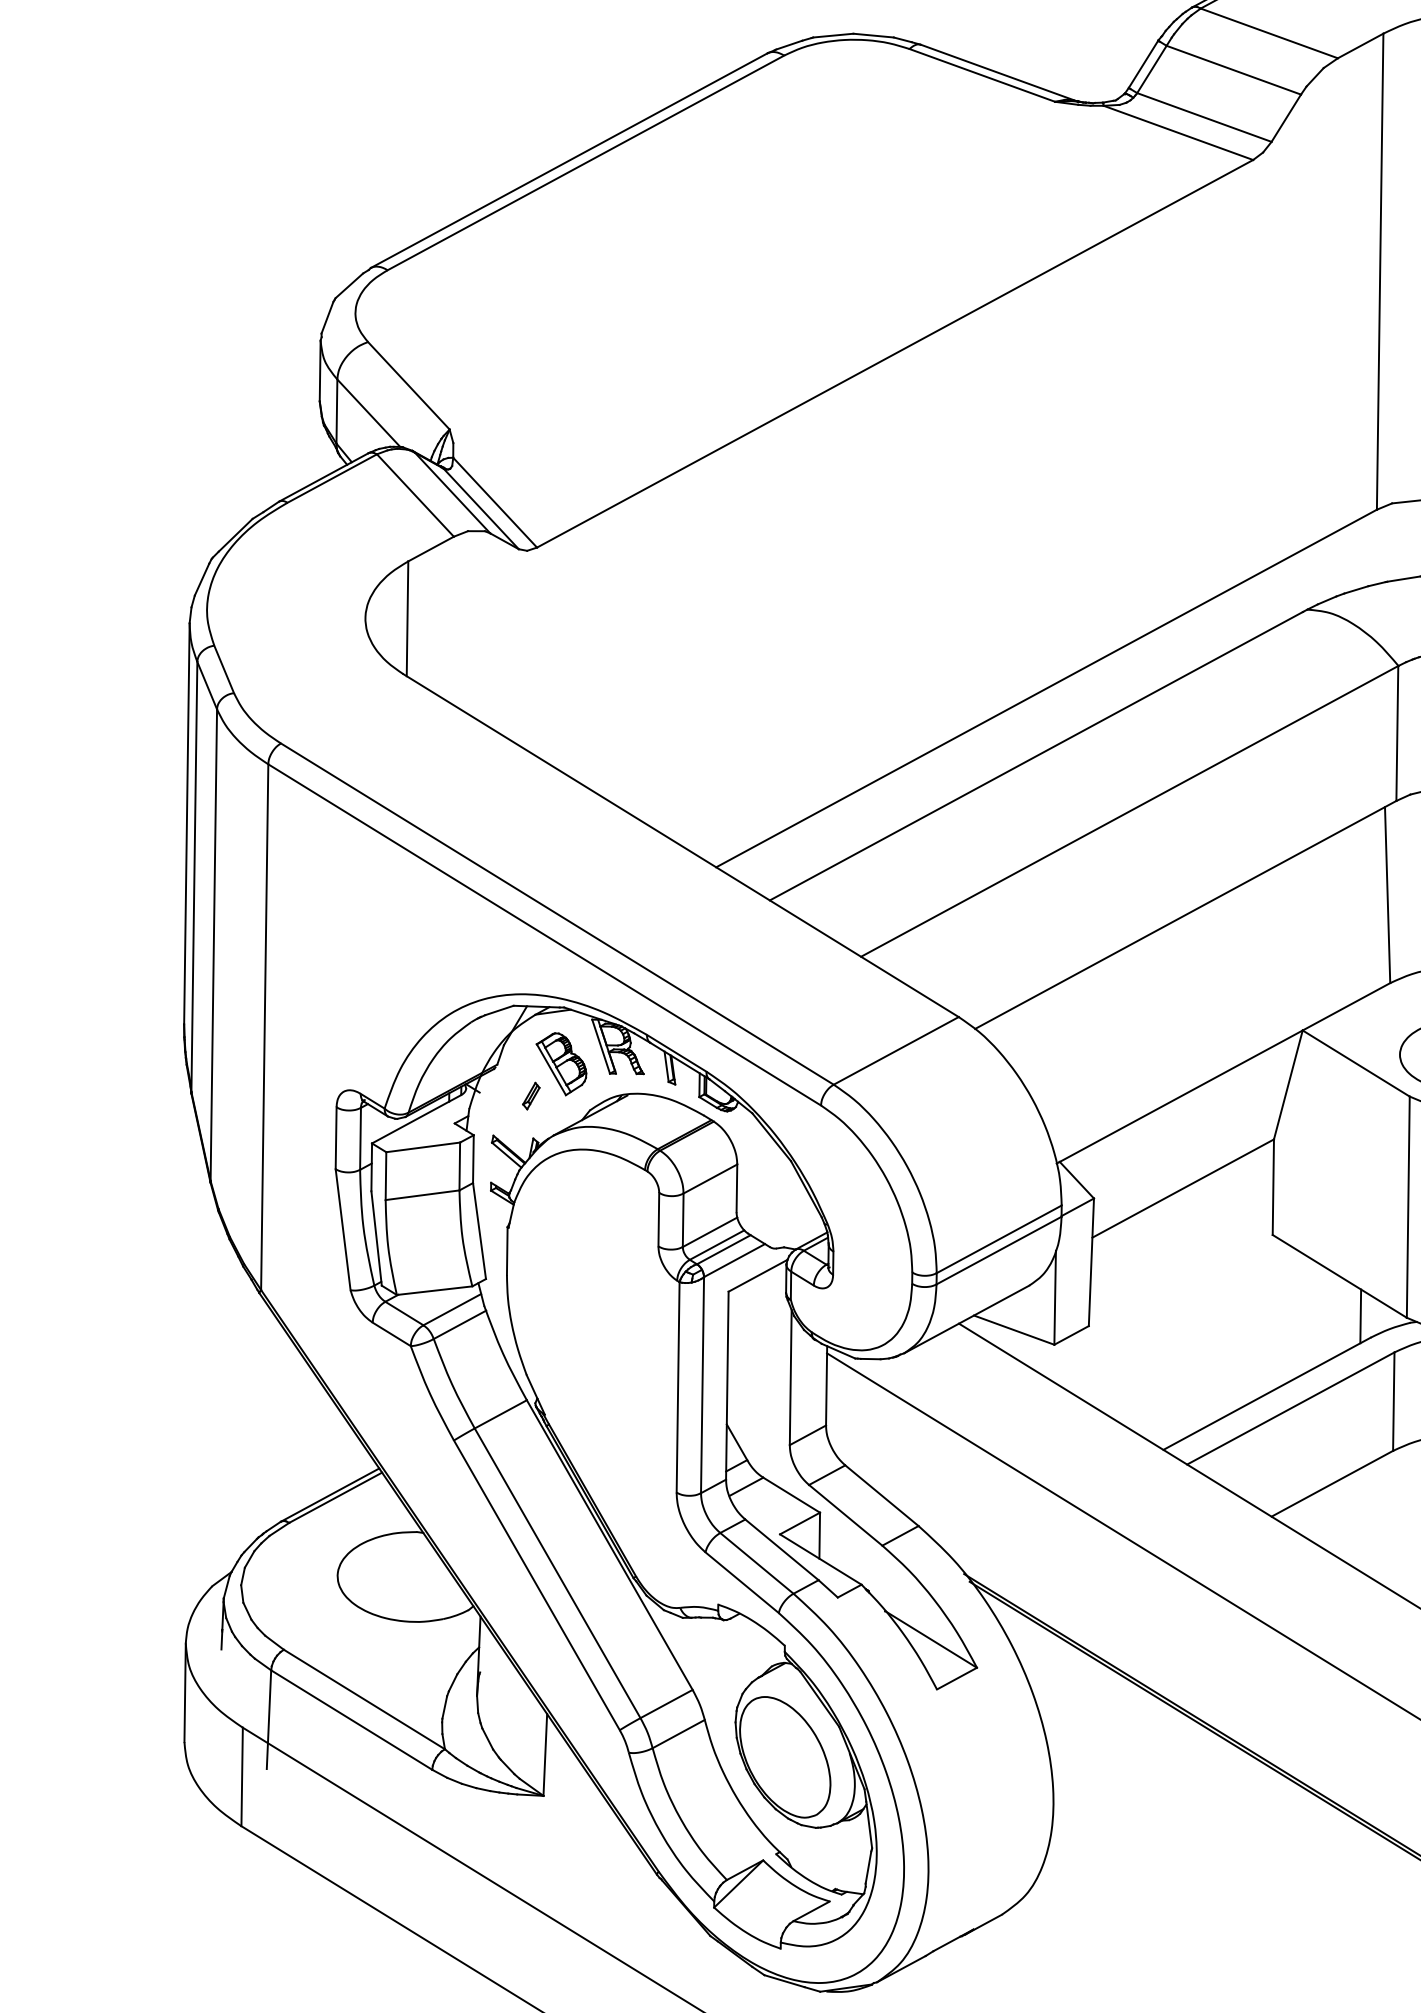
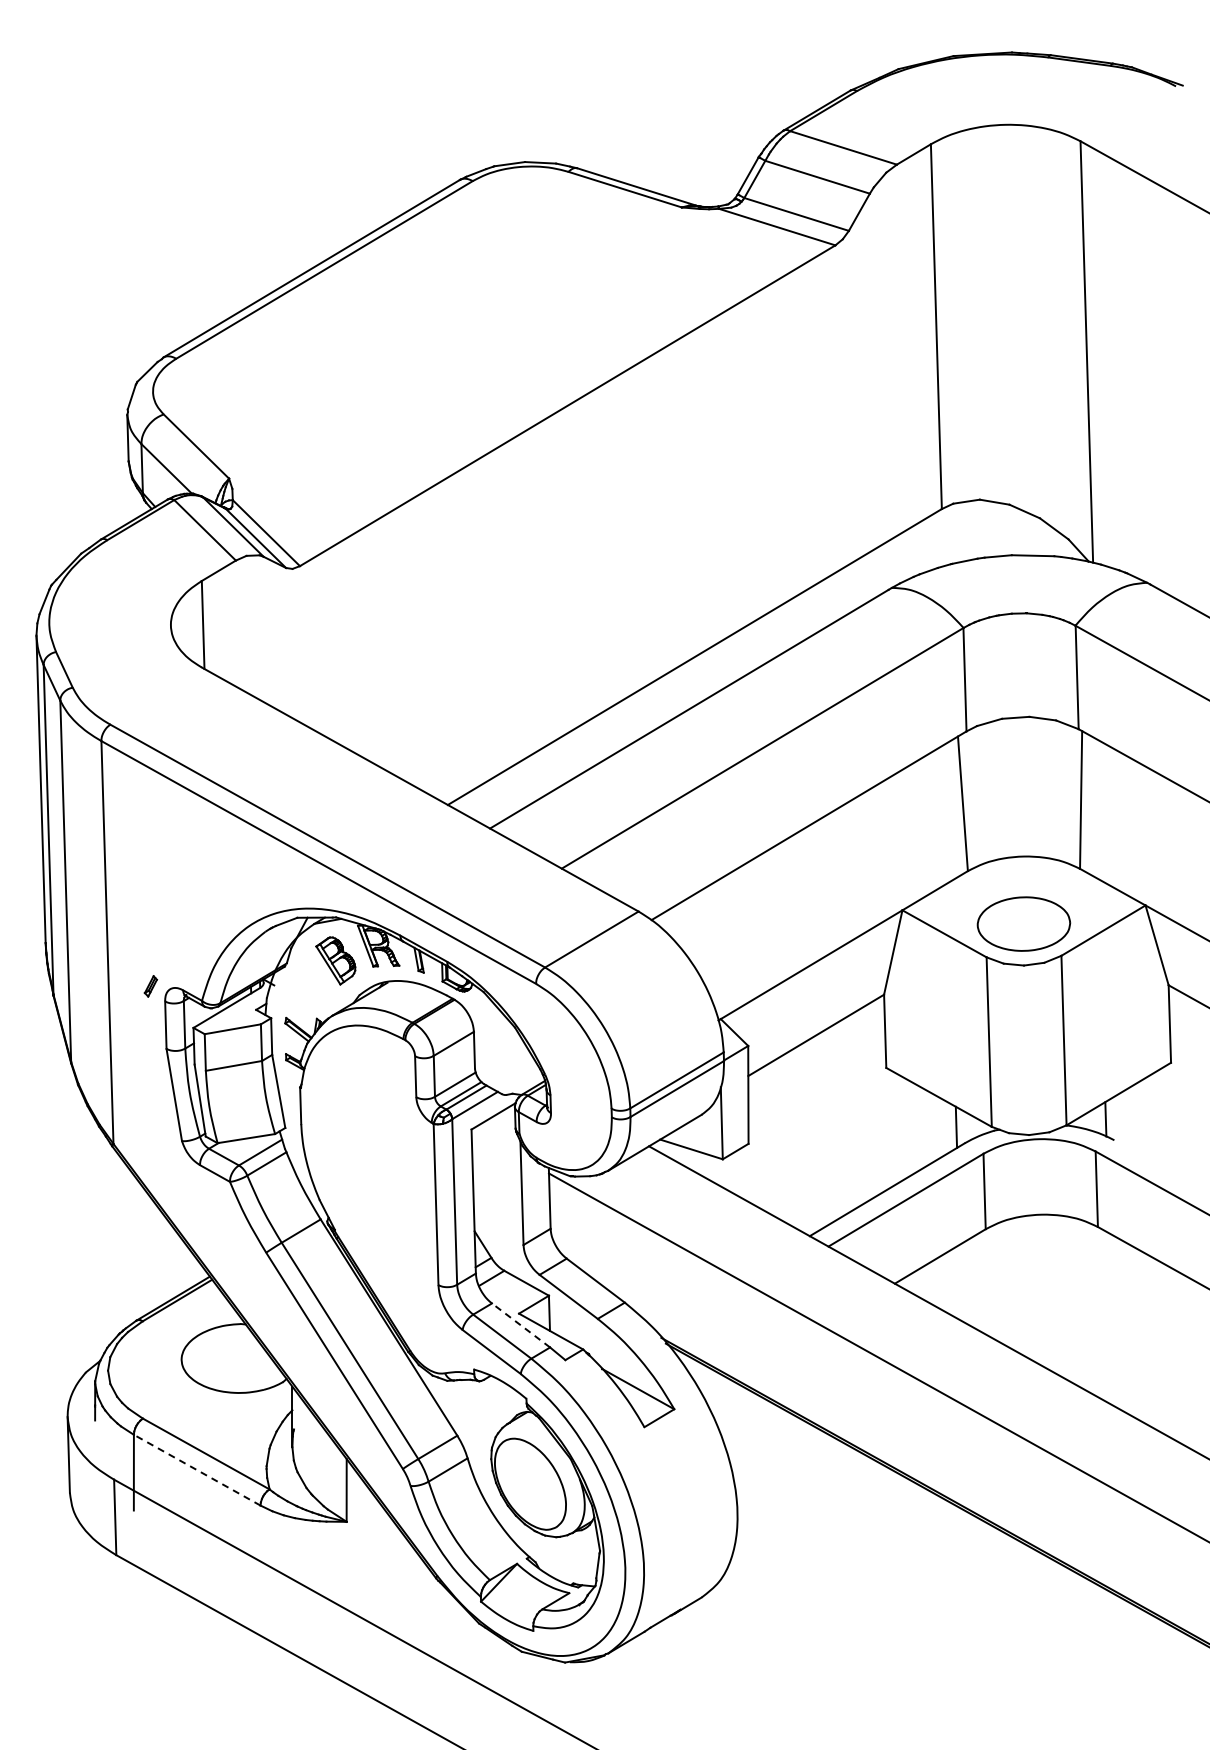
part: (530, 1096) -> (150, 986), moved
line: (781, 1549) -> (520, 1325), solid -> dashed
line: (352, 1720) -> (197, 1470), solid -> dashed

